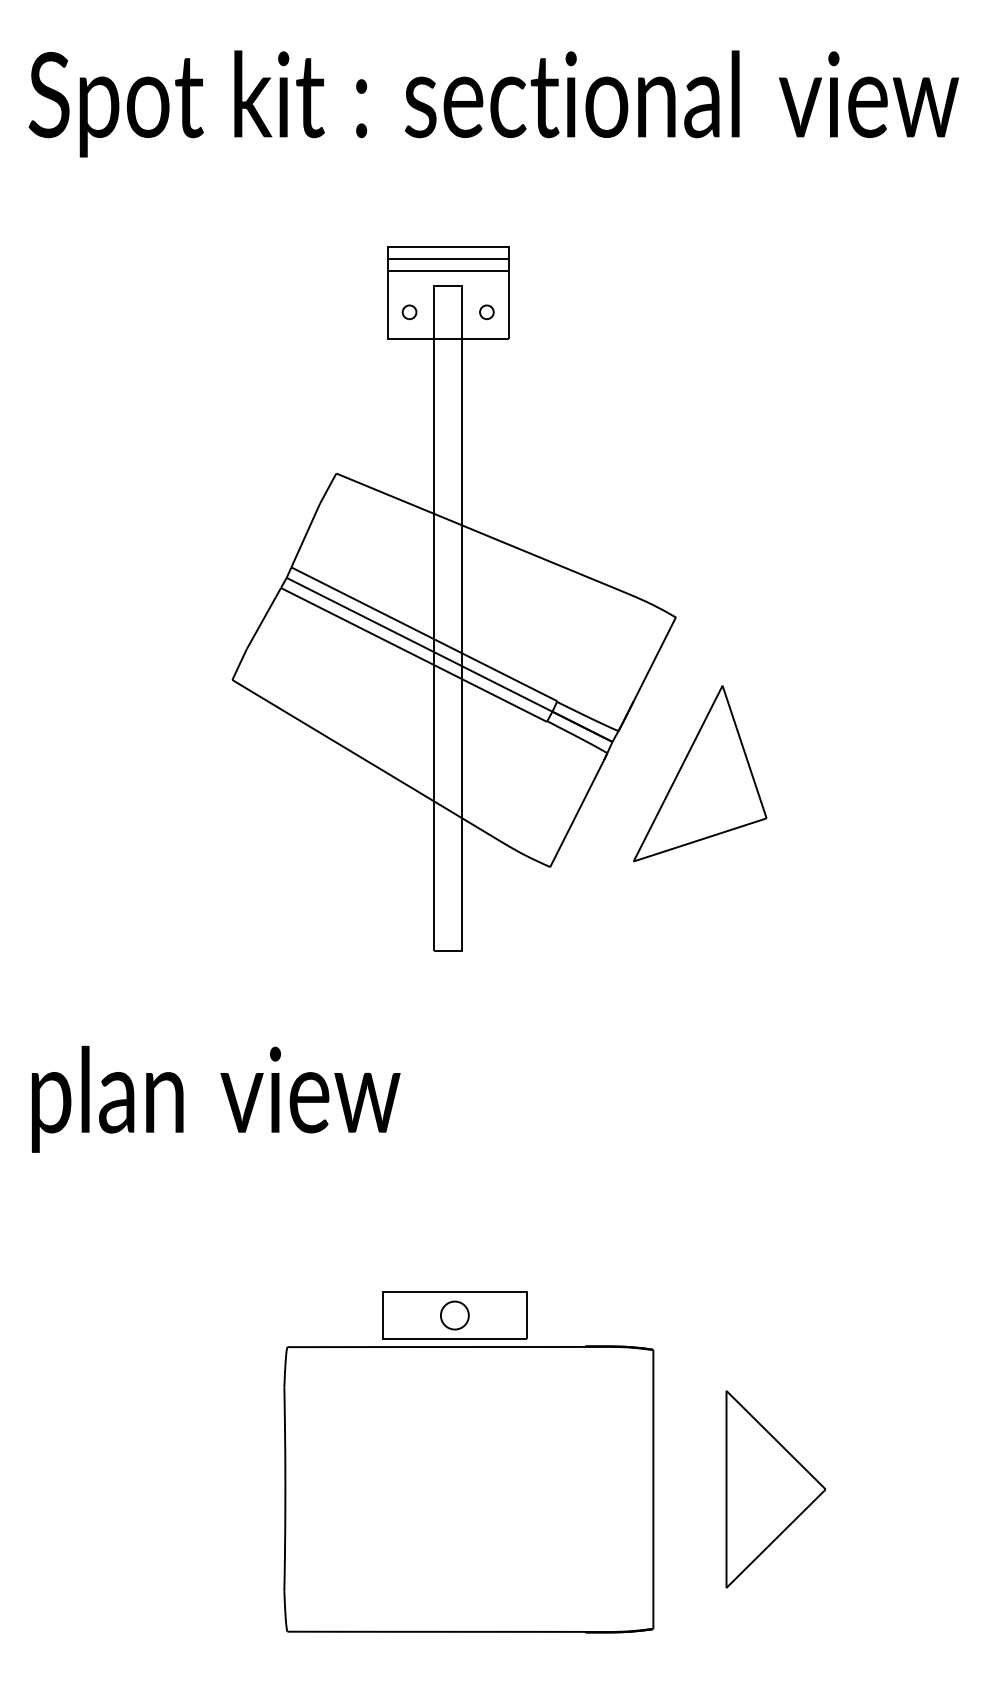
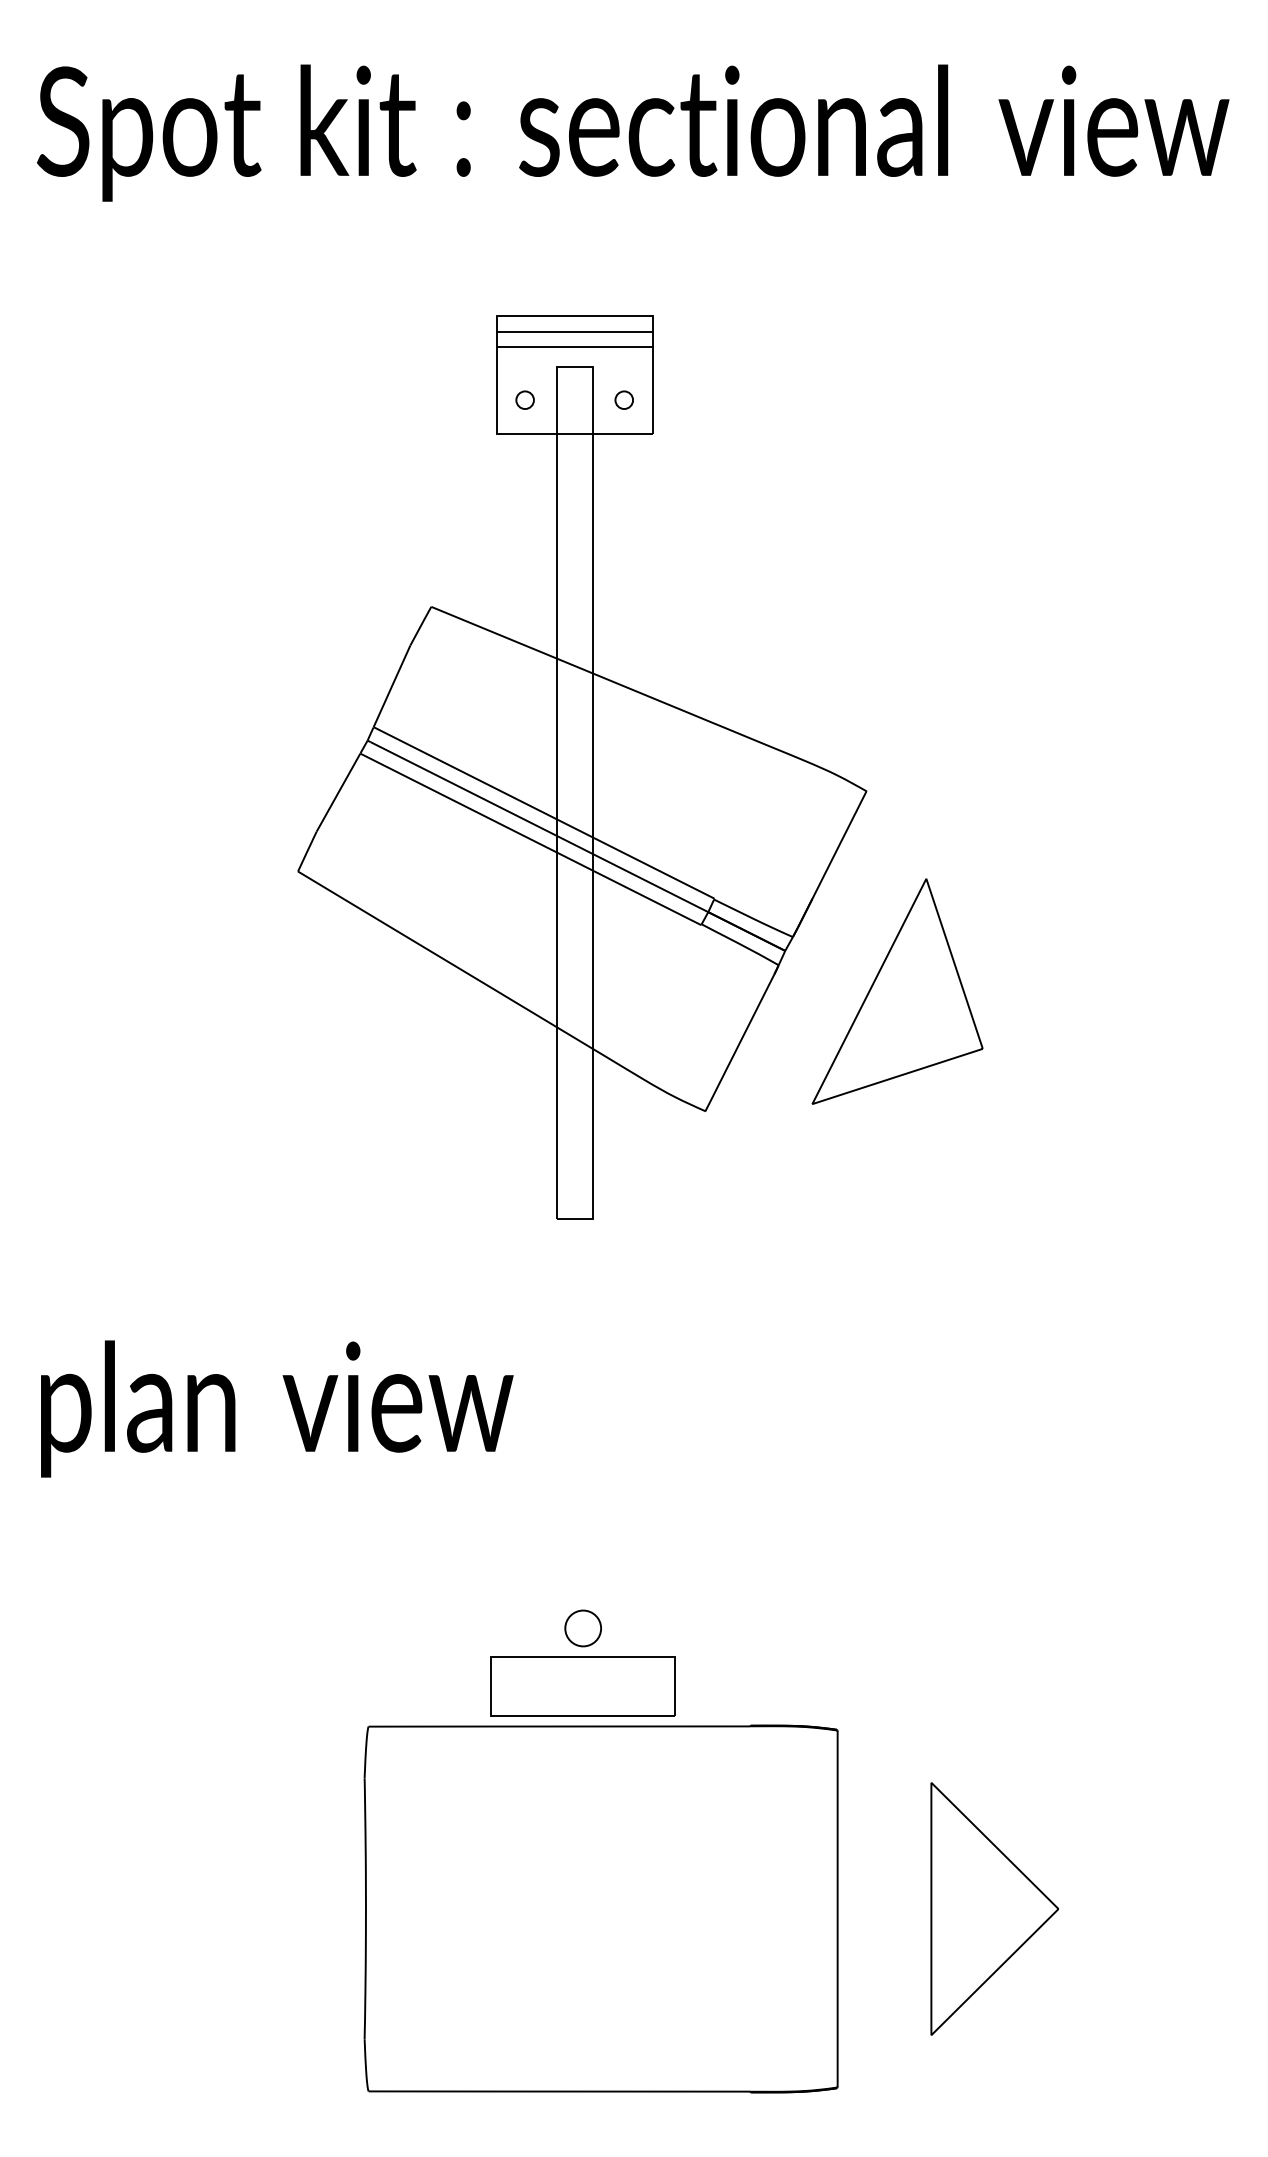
part: (454, 1315) -> (582, 1628), moved

